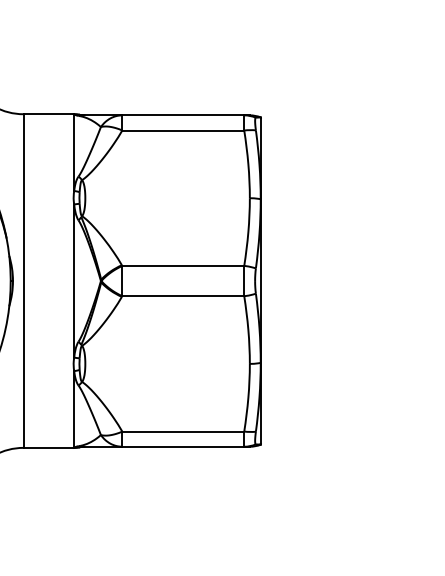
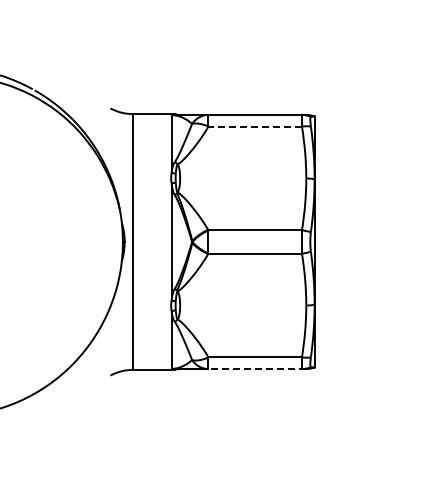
line: (183, 130) -> (255, 126), solid -> dashed
line: (186, 447) -> (257, 369), solid -> dashed

